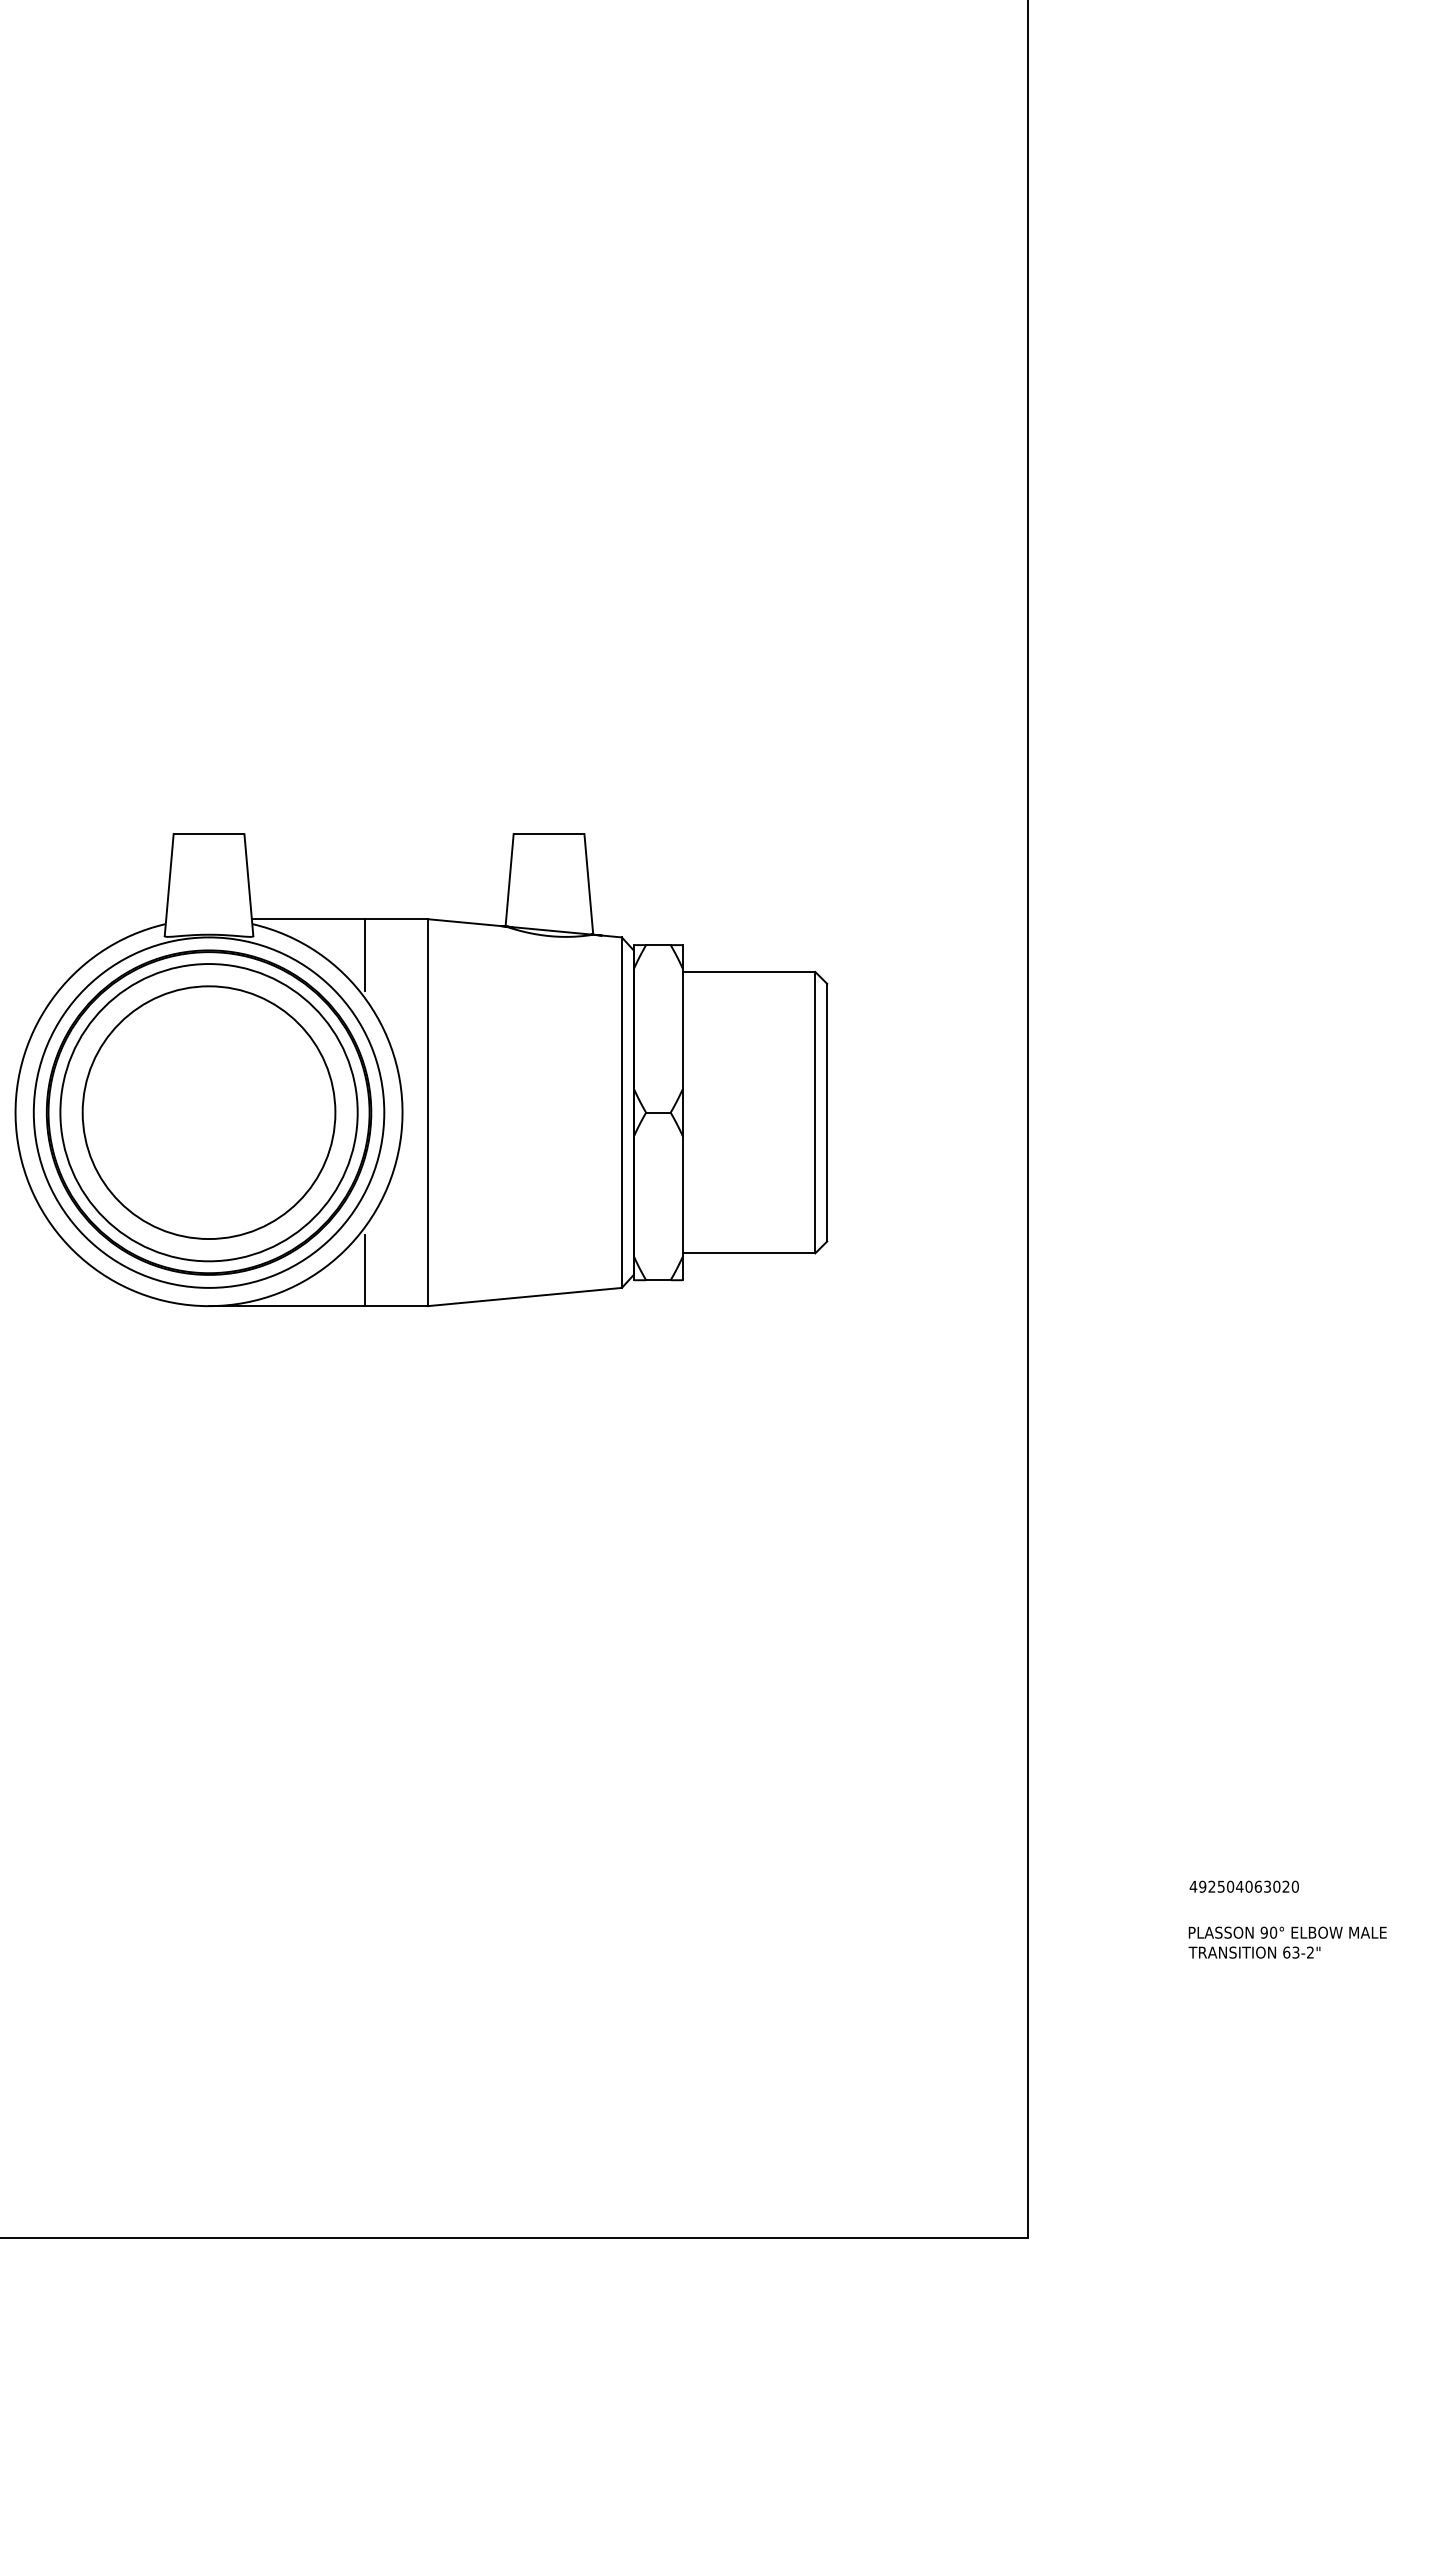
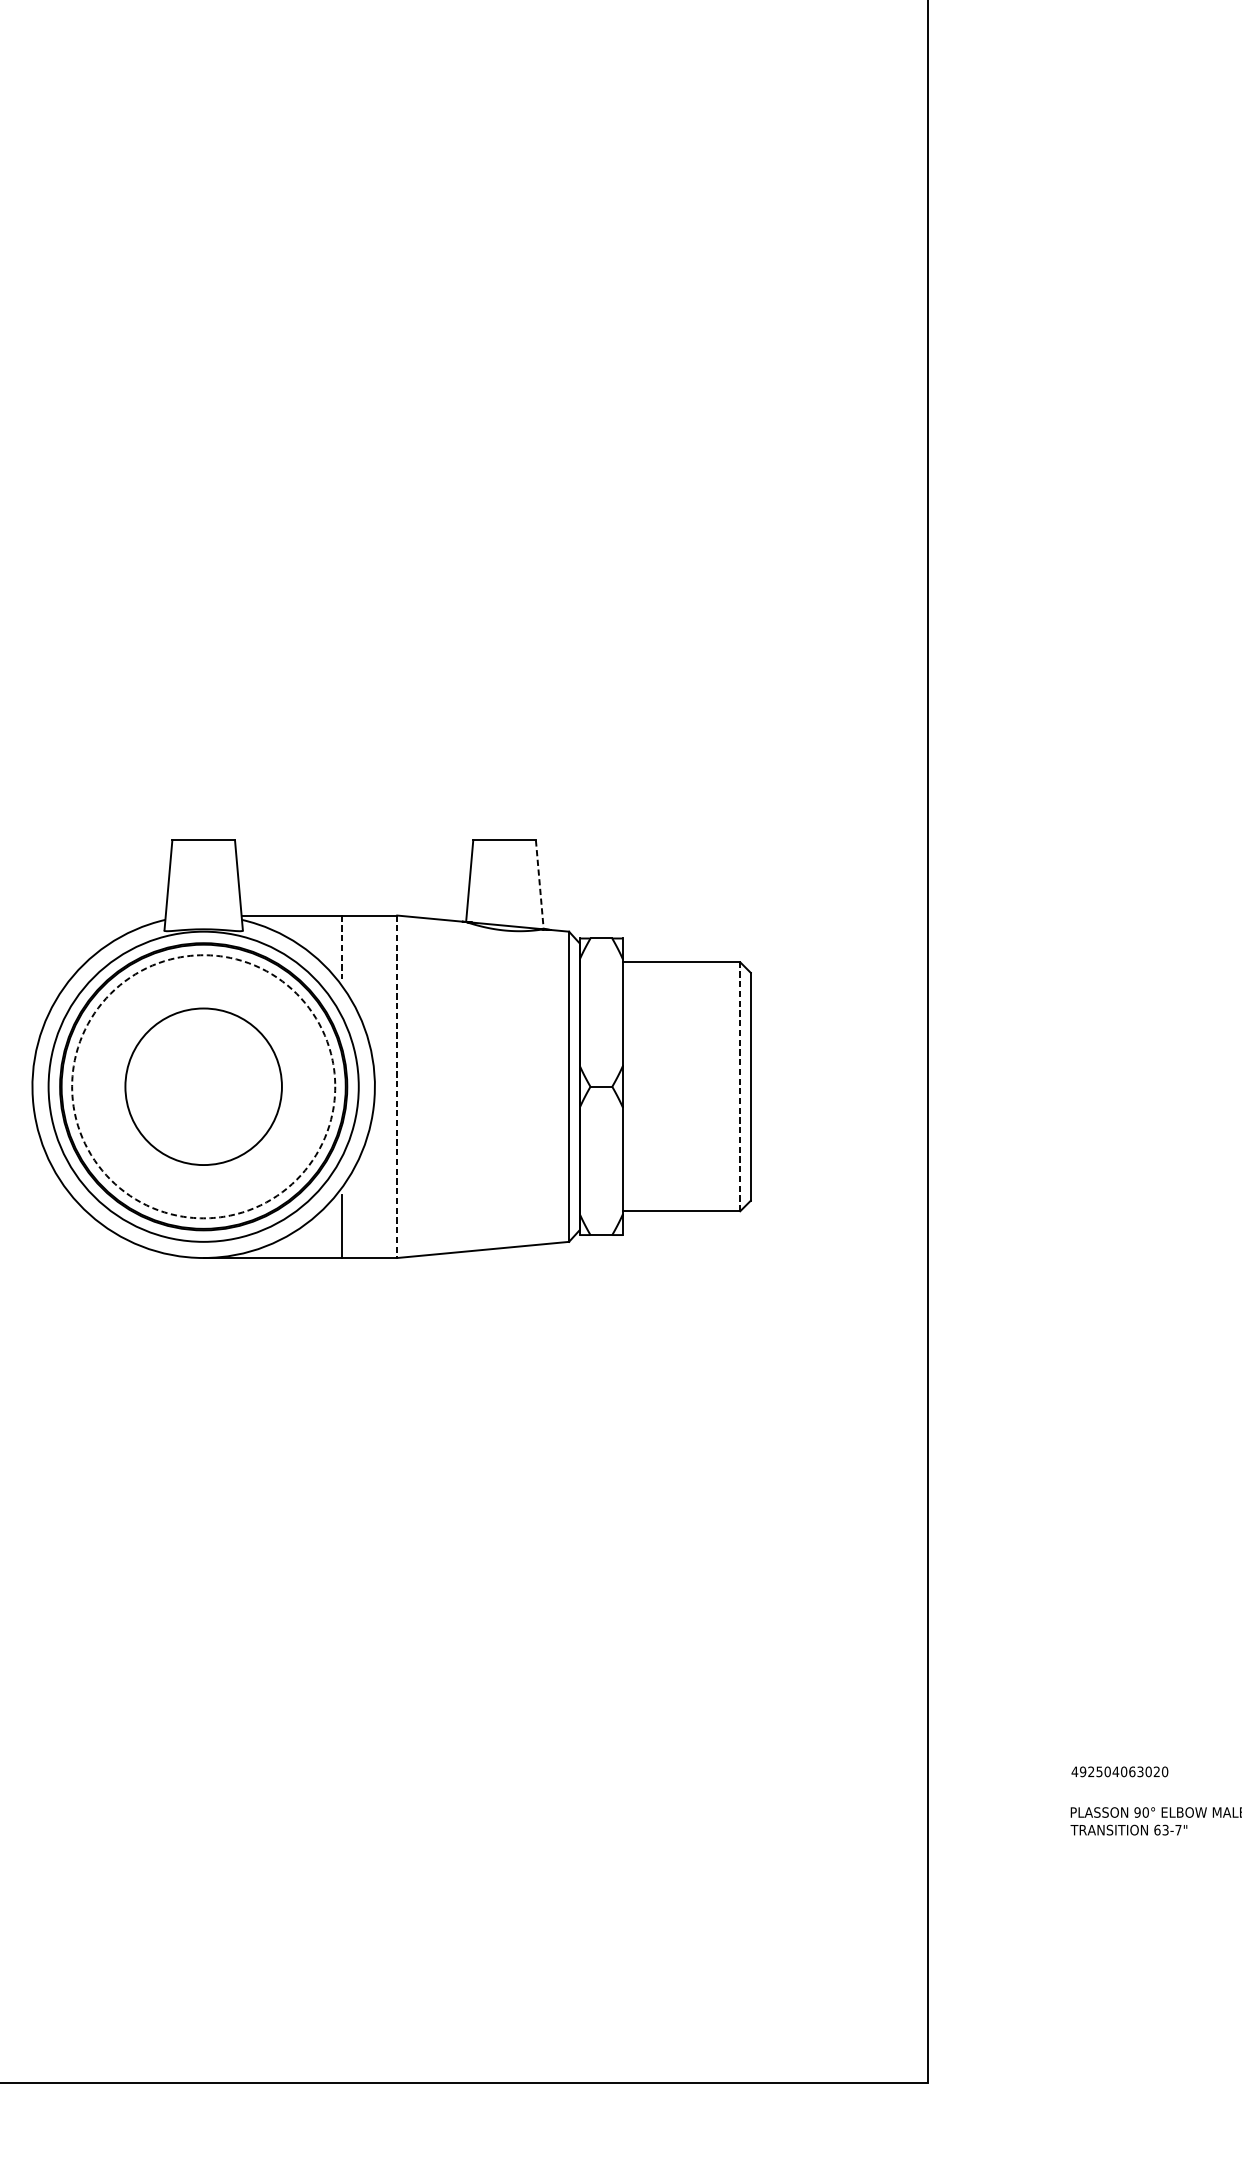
line: (588, 885) -> (539, 885), solid -> dashed
line: (364, 955) -> (341, 947), solid -> dashed
circle: (208, 1112) -> (203, 1086), size x0.7
circle: (208, 1112) -> (203, 1086), solid -> dashed
line: (815, 1112) -> (740, 1086), solid -> dashed
line: (427, 1113) -> (397, 1087), solid -> dashed
text: (1310, 1952) -> (1178, 1830), 63-2" -> 63-7"

